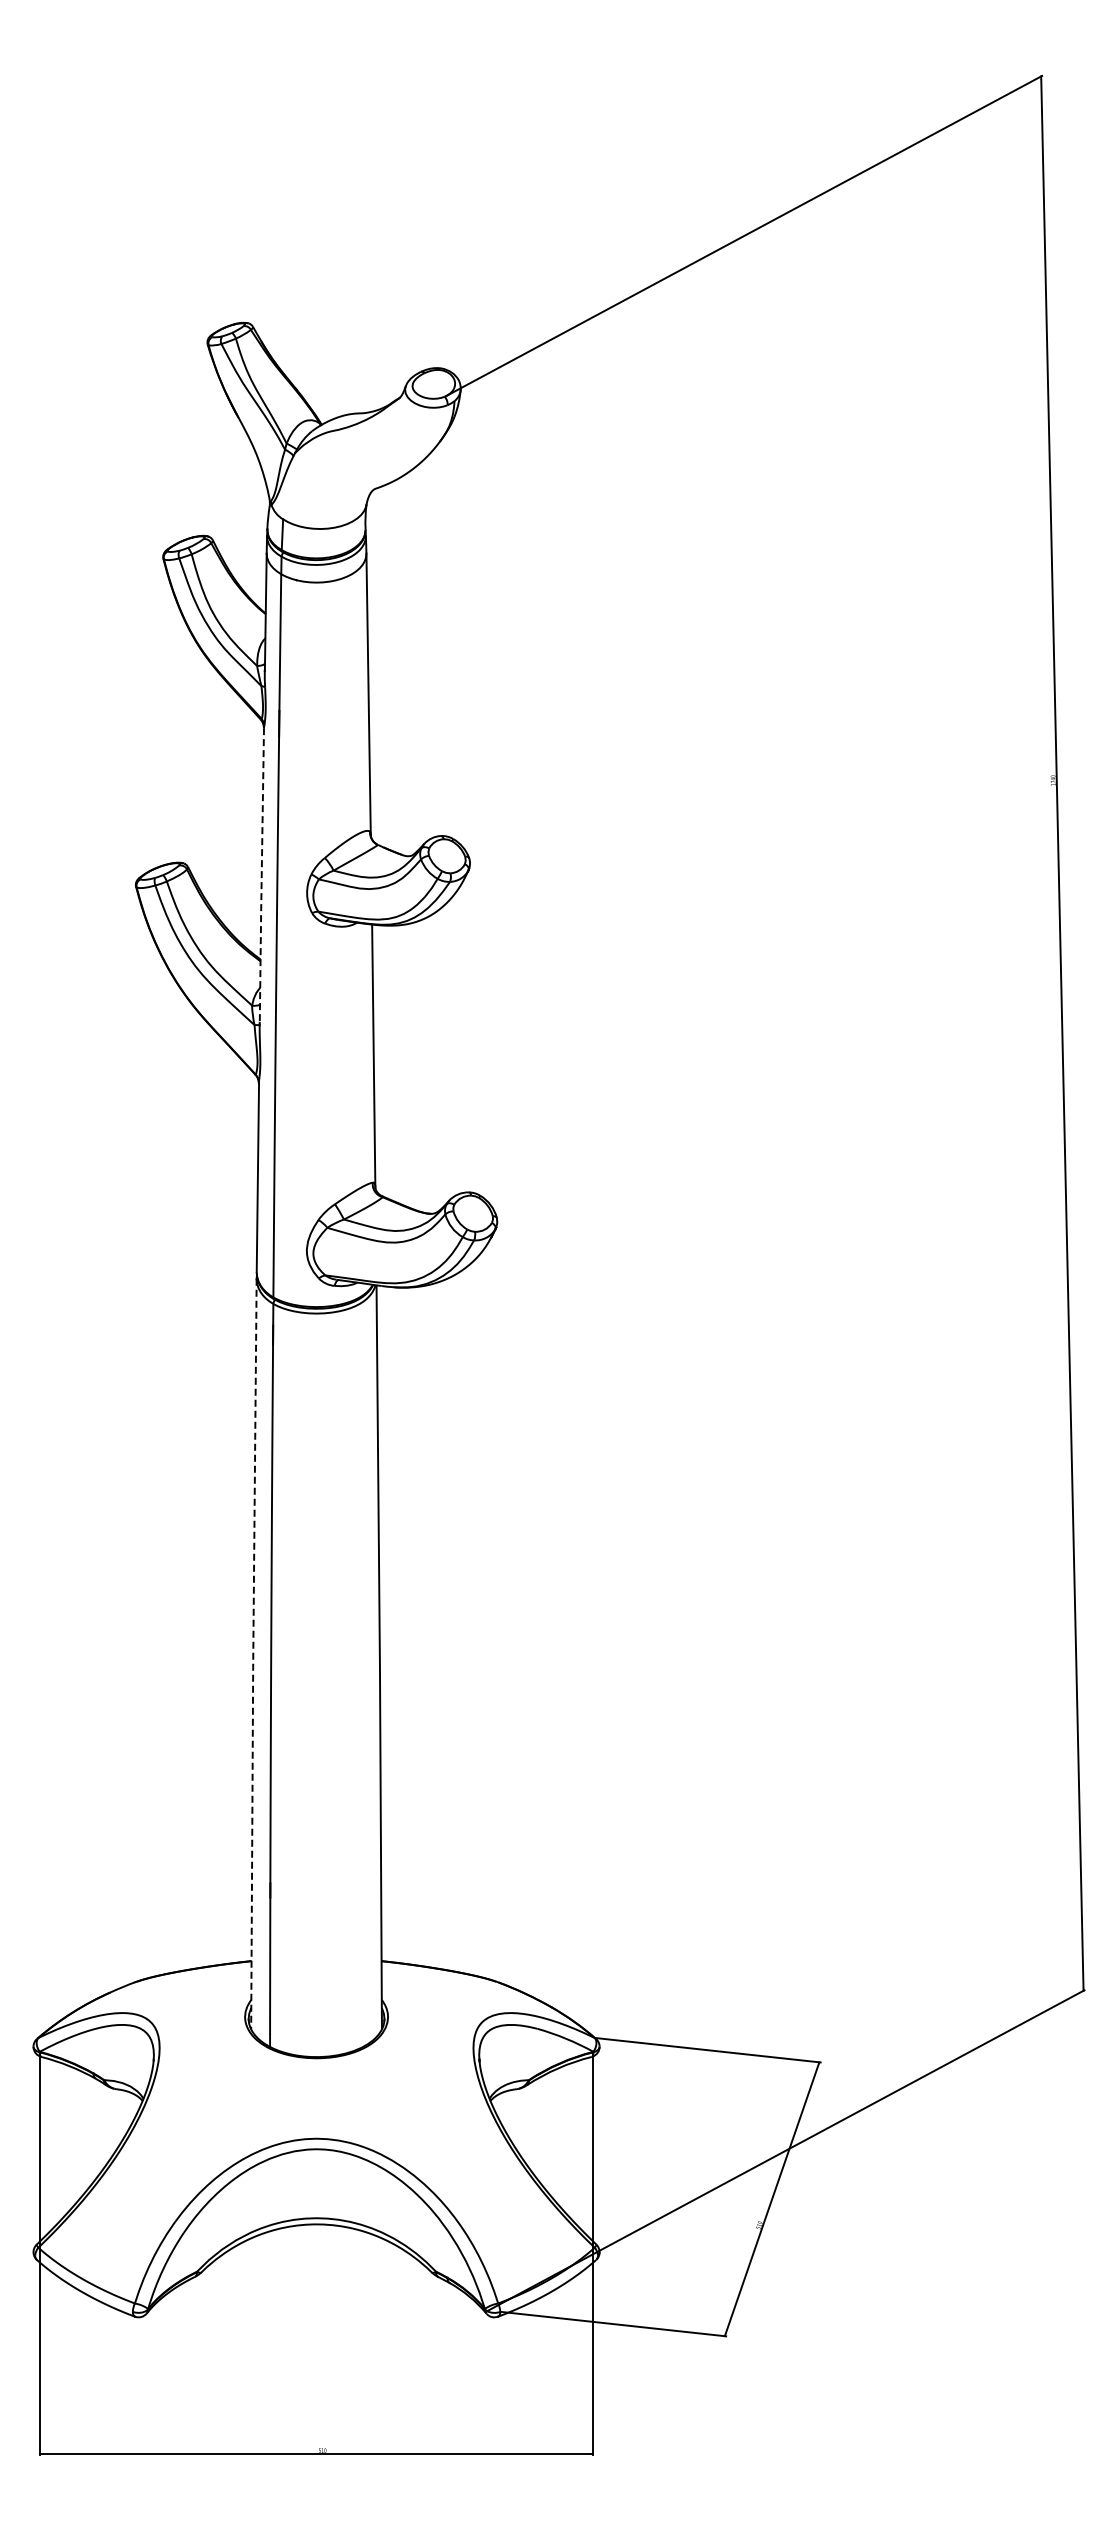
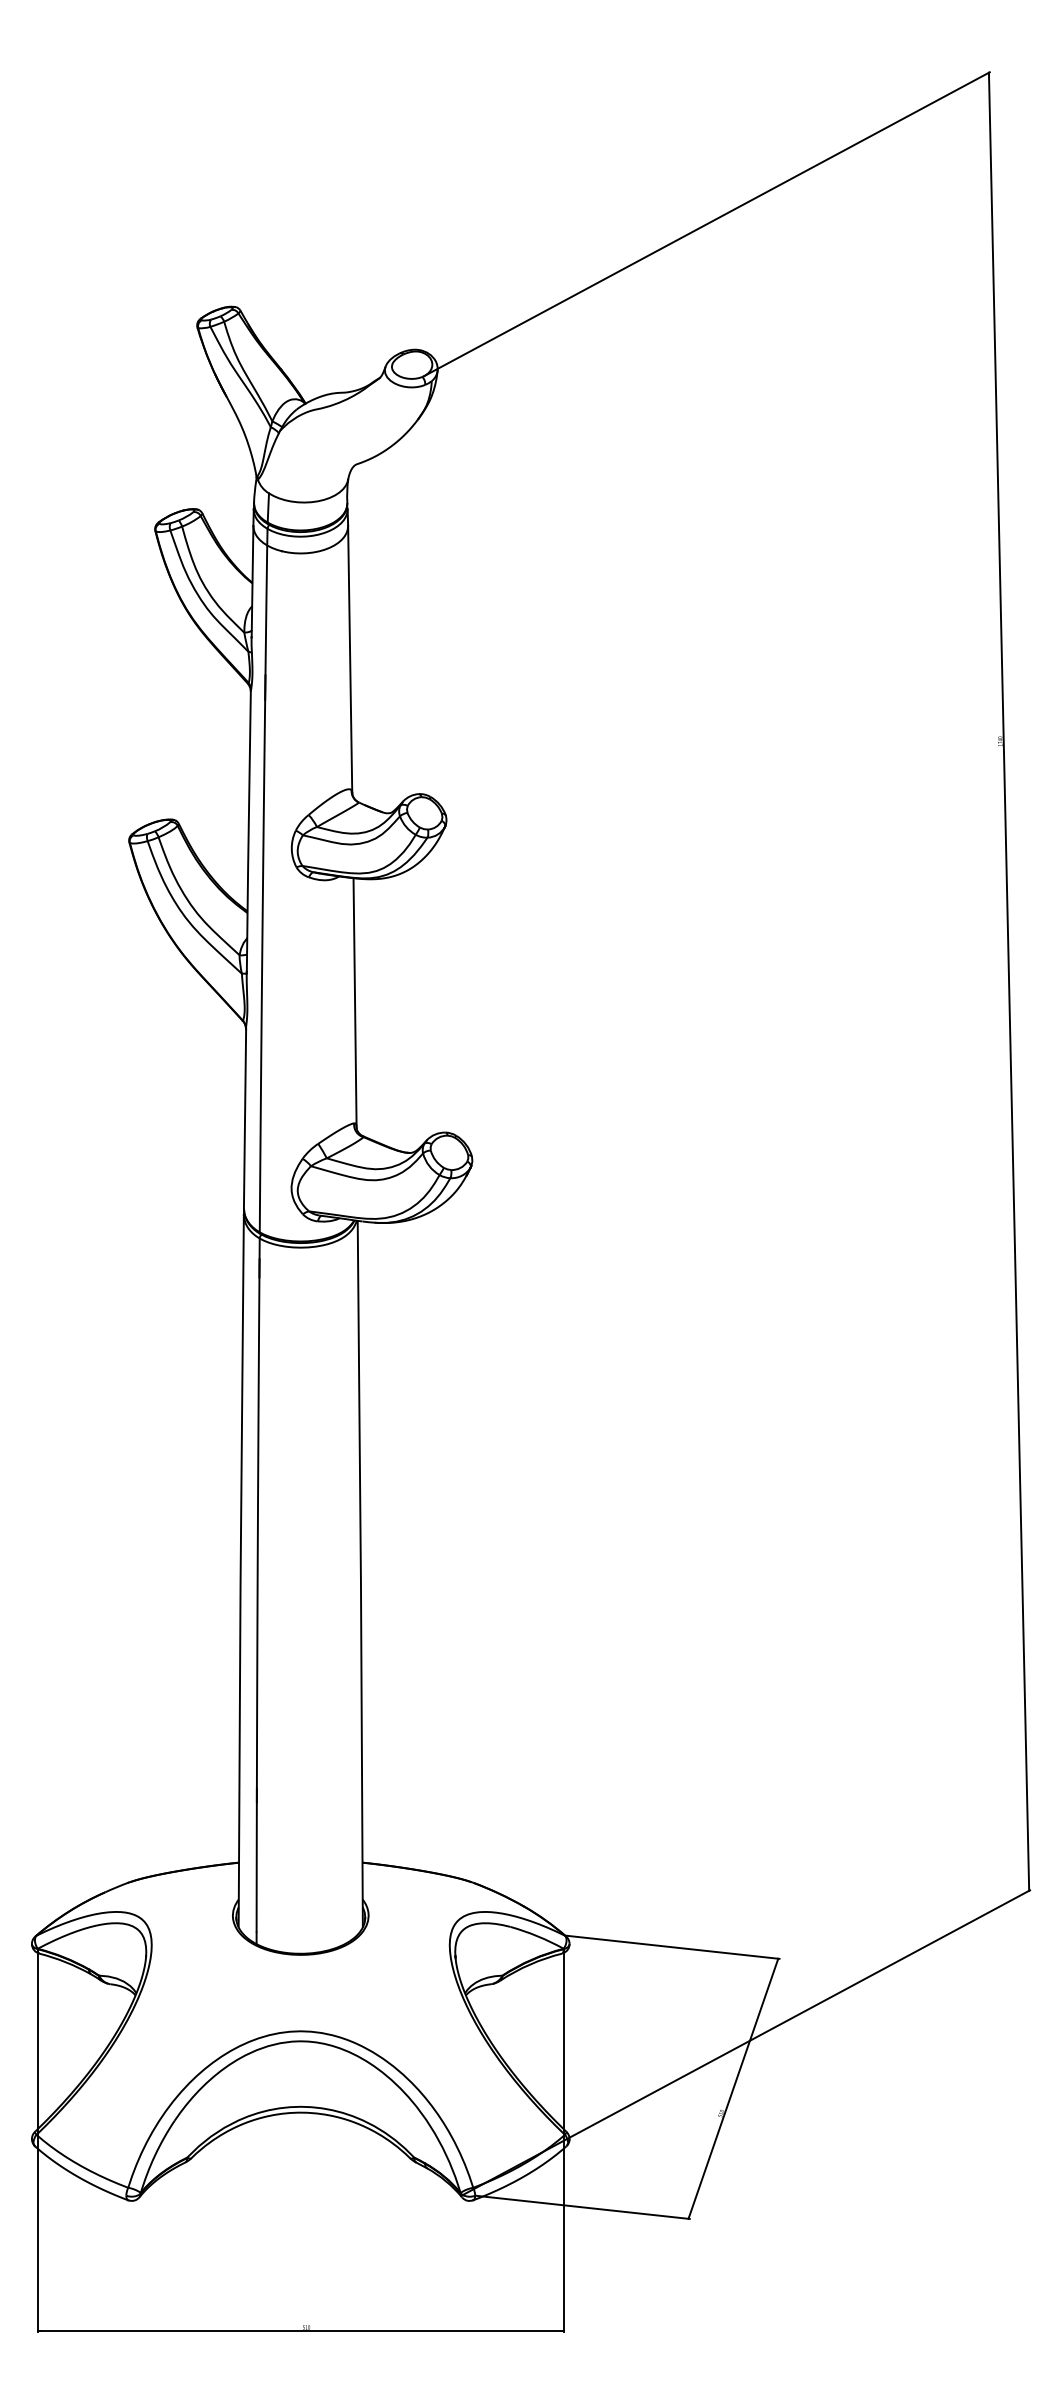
line: (261, 876) -> (248, 832), dashed -> solid
line: (253, 1654) -> (240, 1571), dashed -> solid

